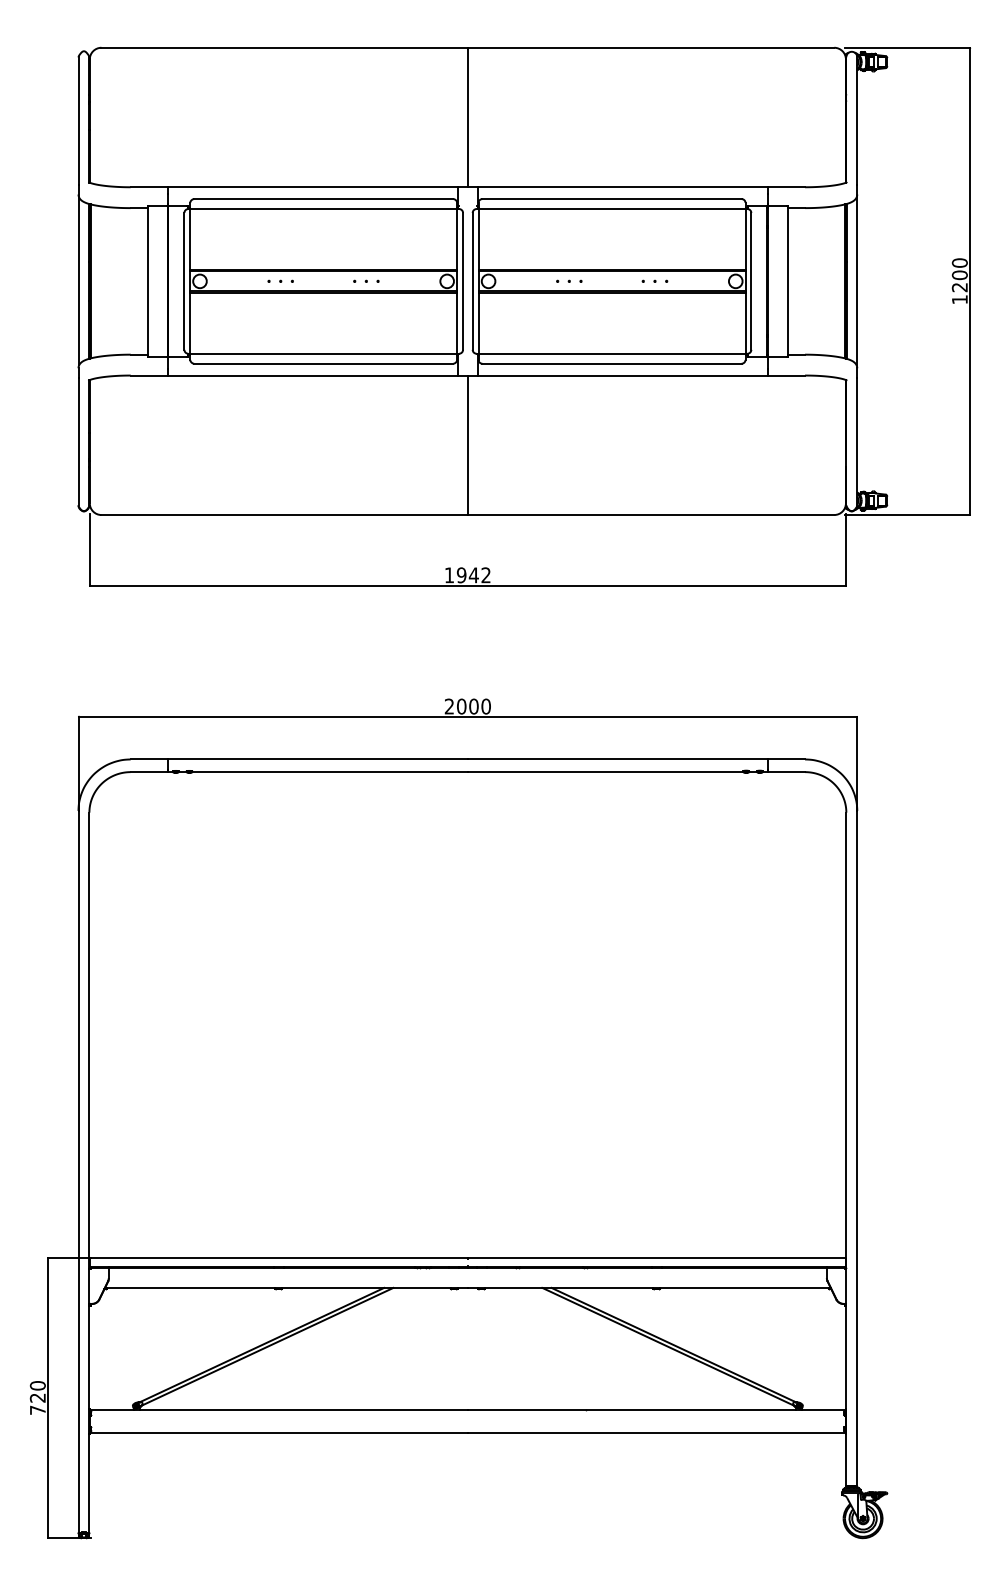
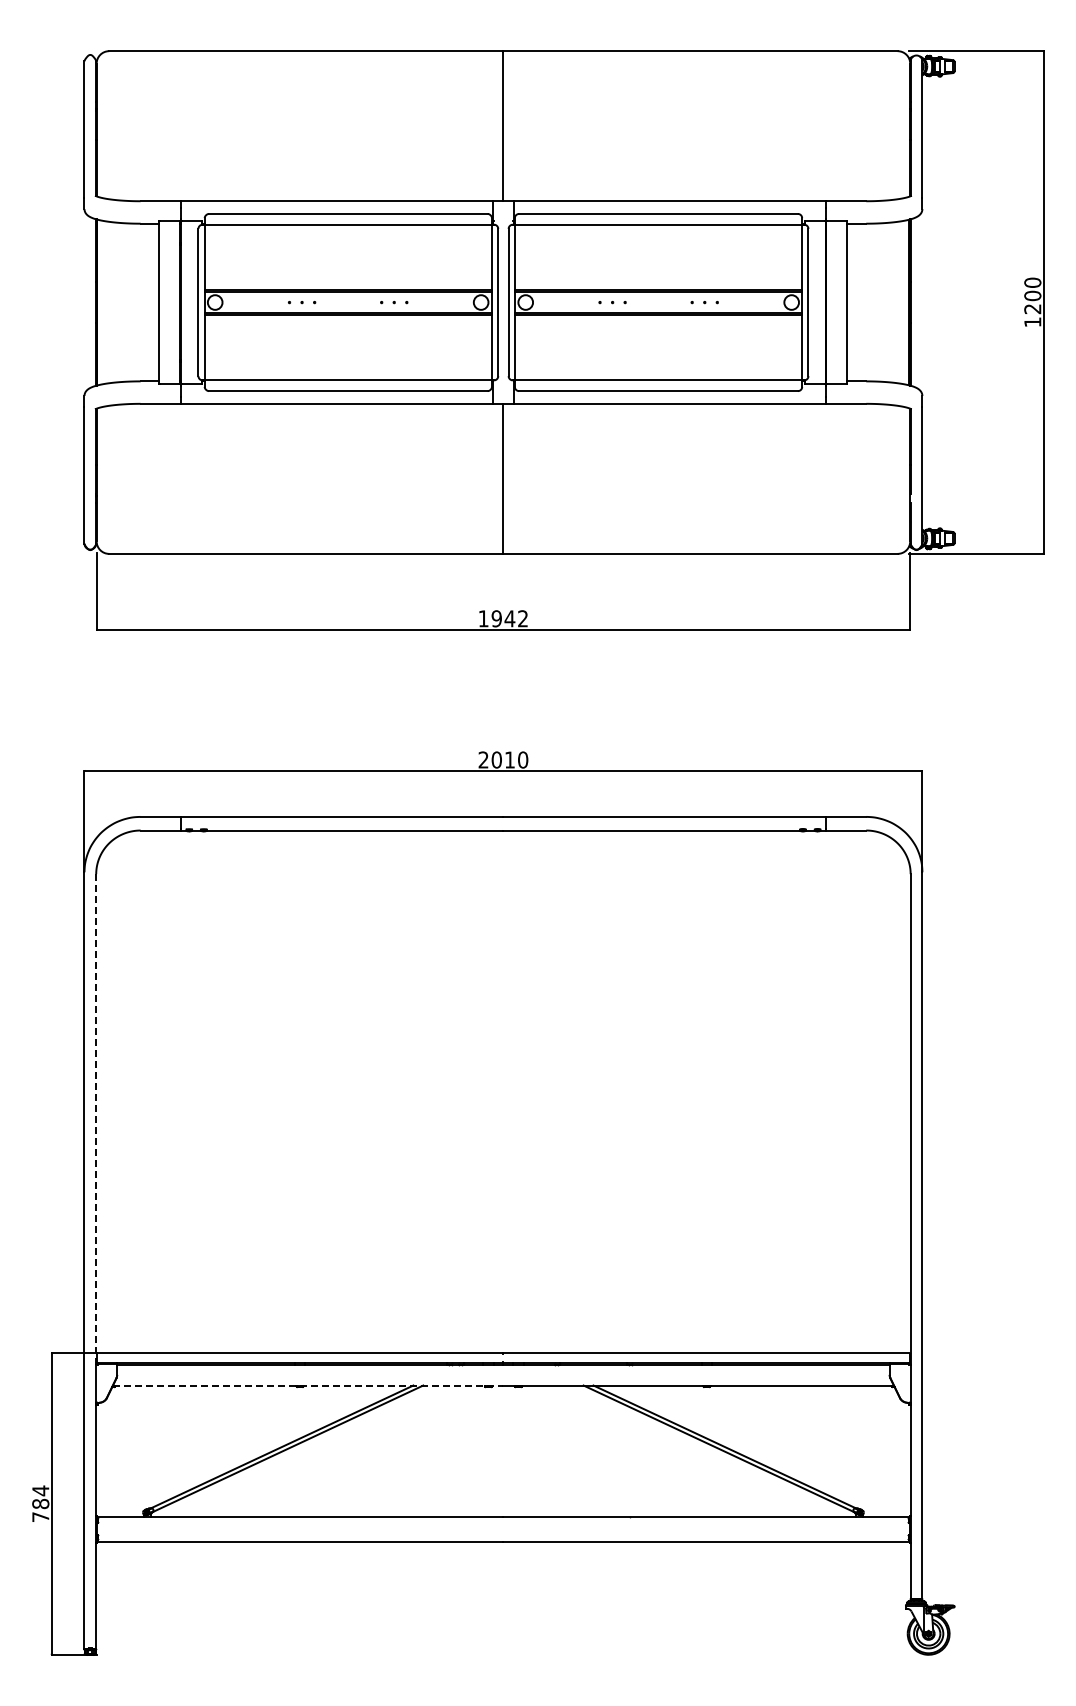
line: (79, 281) -> (85, 302), removed
line: (856, 281) -> (921, 302), removed
text: (473, 706) -> (509, 759), 2000 -> 2010
line: (89, 1041) -> (96, 1120), solid -> dashed
line: (286, 1287) -> (308, 1385), solid -> dashed
text: (37, 1391) -> (40, 1497), 720 -> 784

